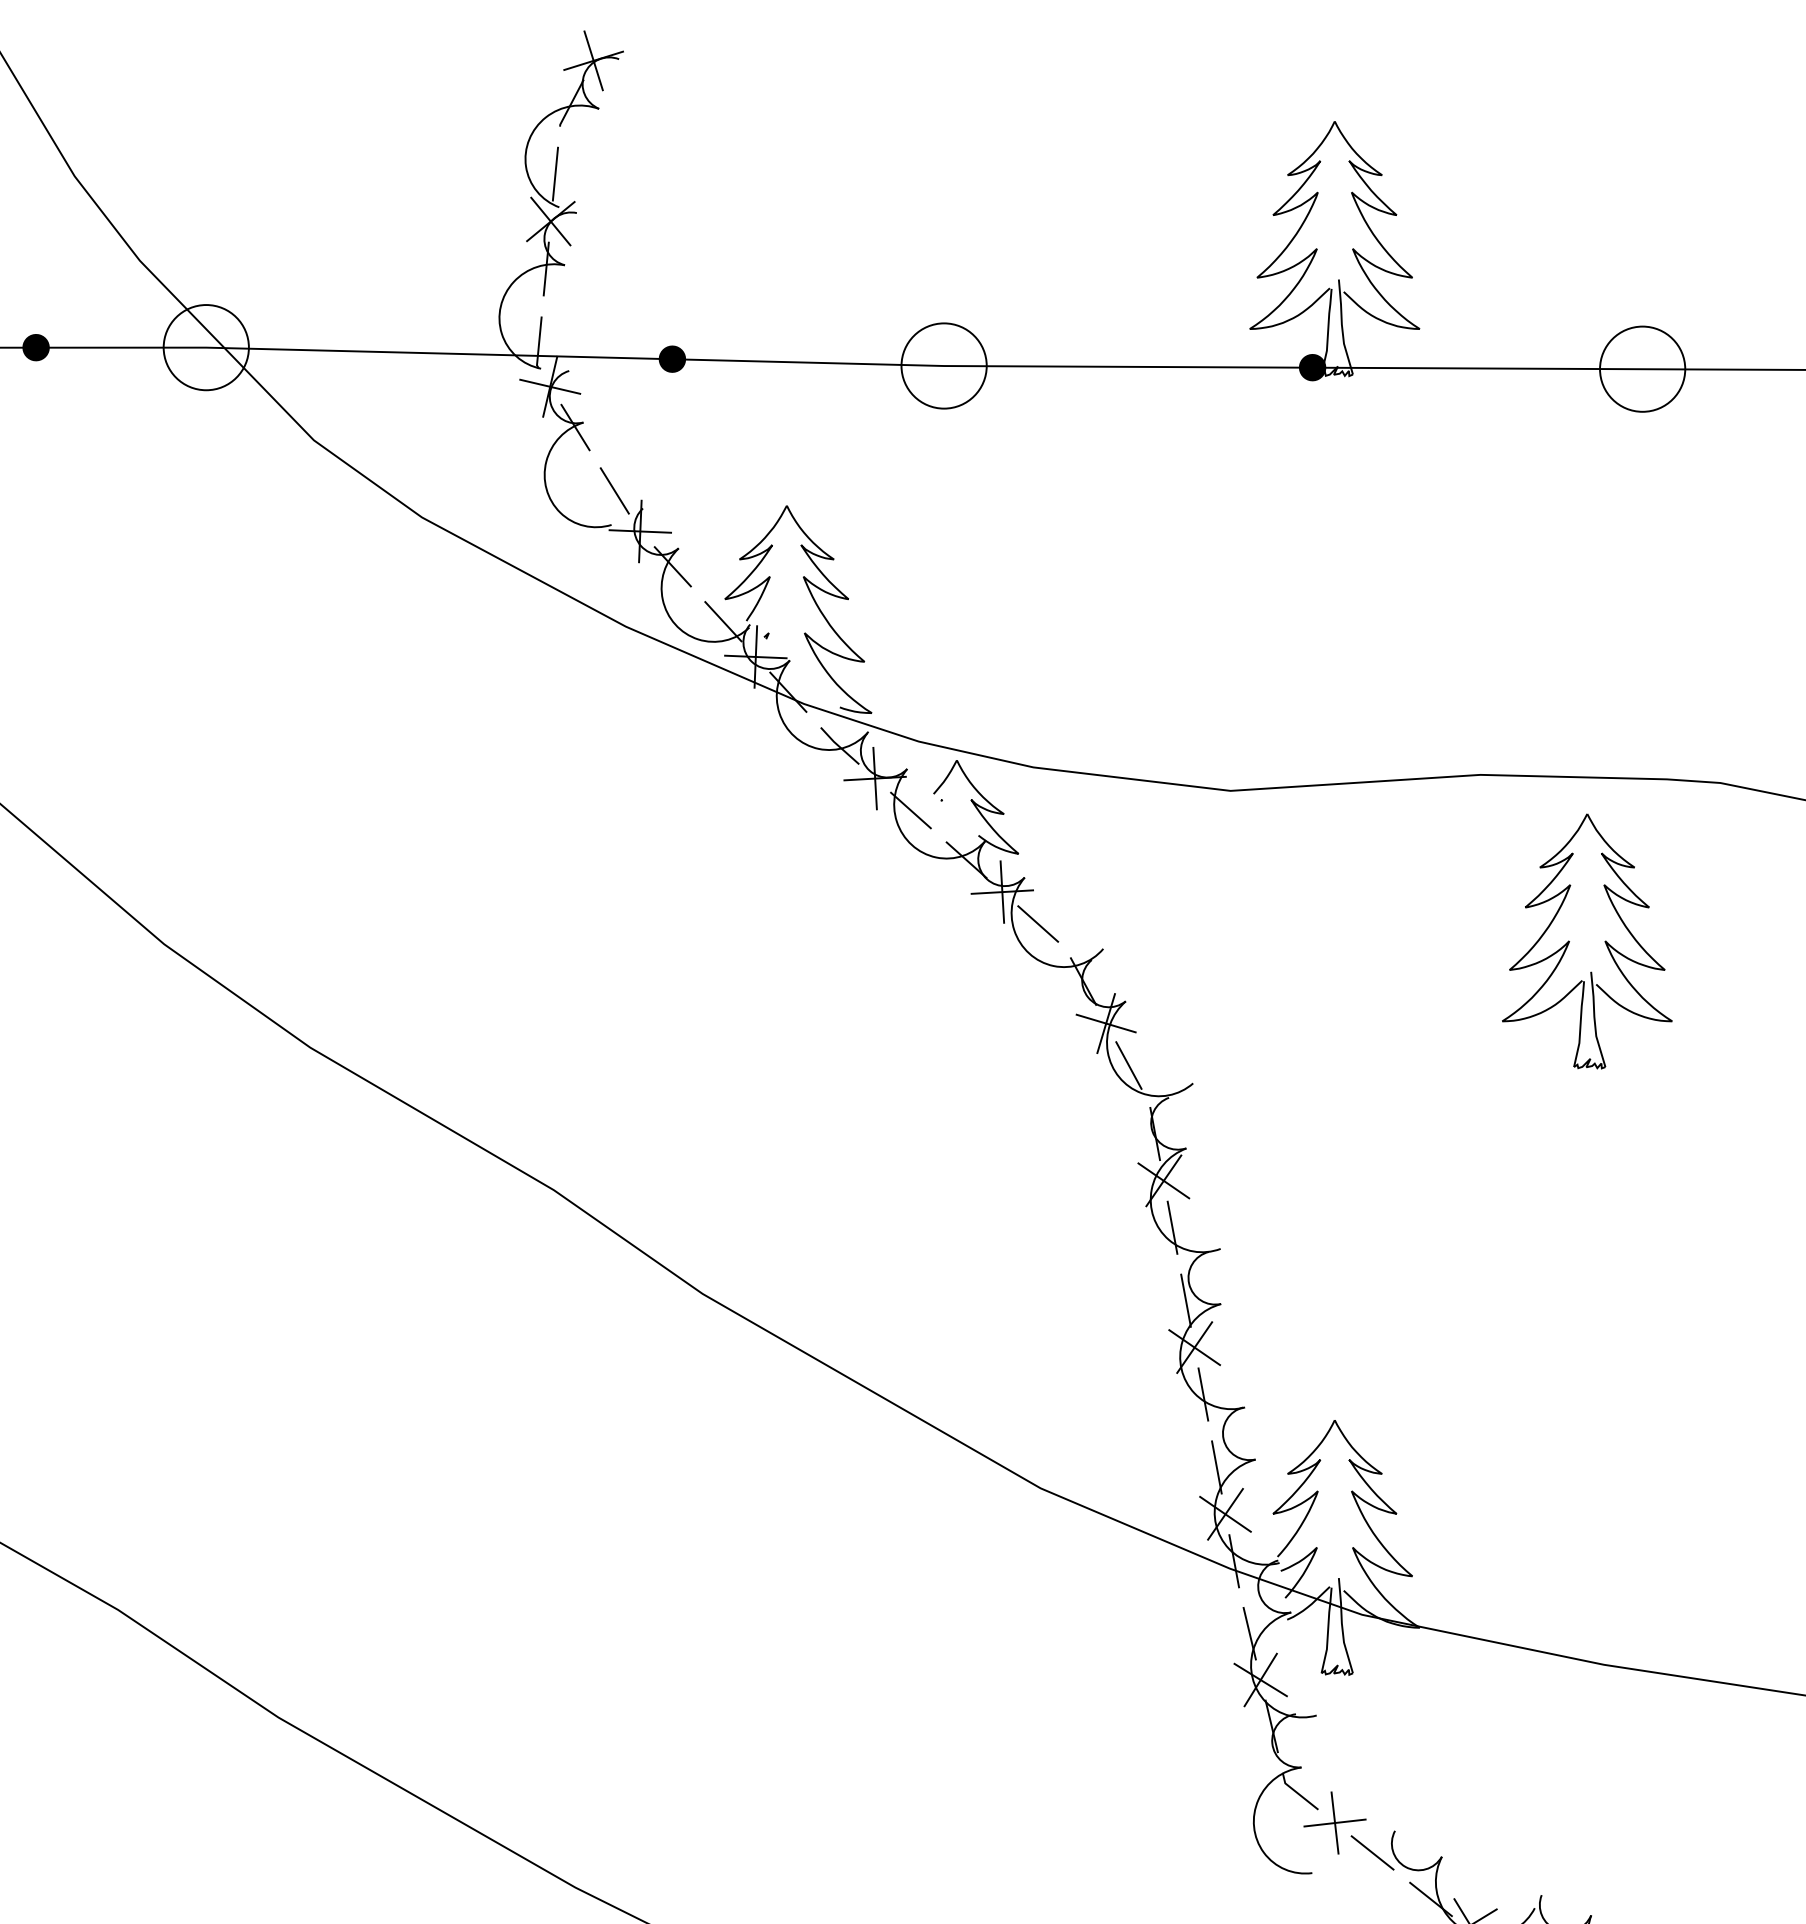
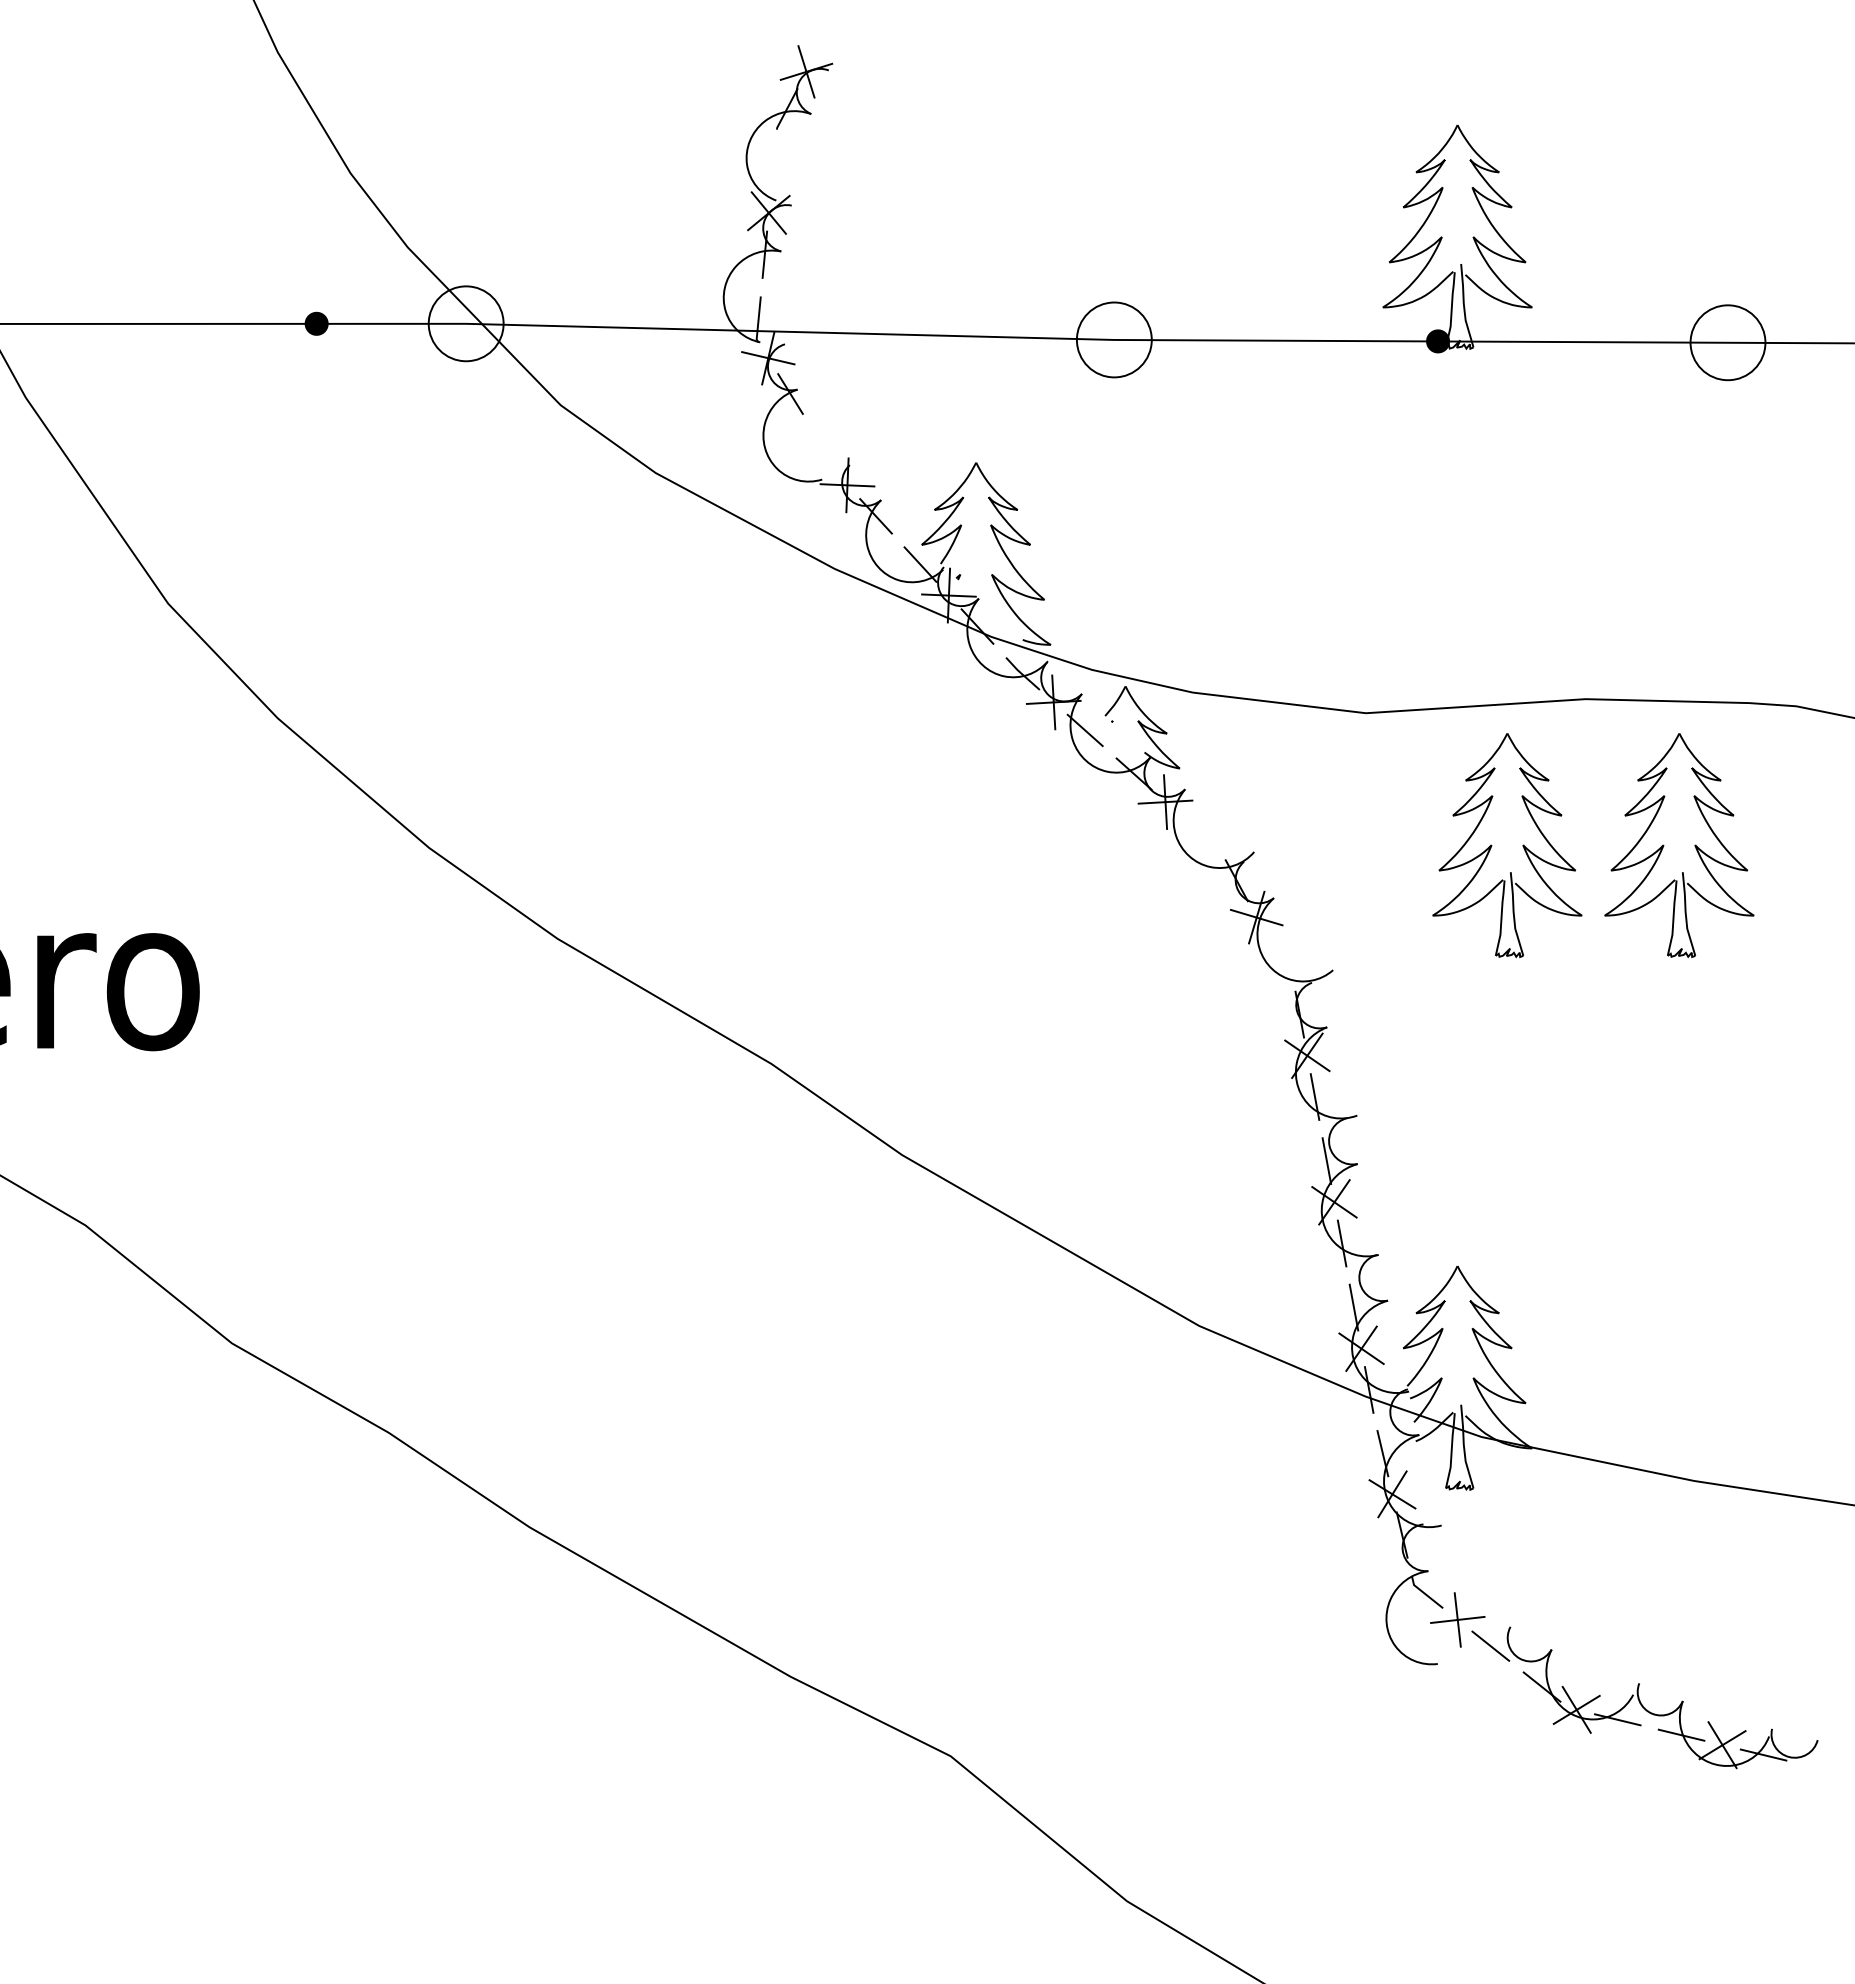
line: (554, 174) -> (772, 171), removed
fill: (672, 358) -> (875, 333), removed
line: (614, 490) -> (824, 449), removed
line: (1037, 923) -> (1196, 829), removed
part: (1374, 941) -> (1492, 845), added
line: (1128, 1065) -> (1276, 954), removed

